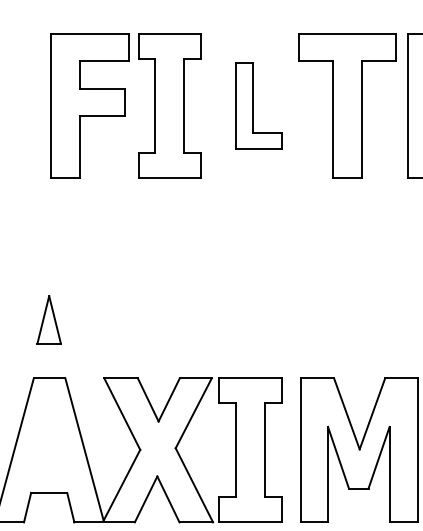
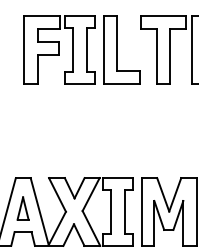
part: (258, 105) -> (121, 49), size x1.67
part: (47, 319) -> (22, 208), moved

